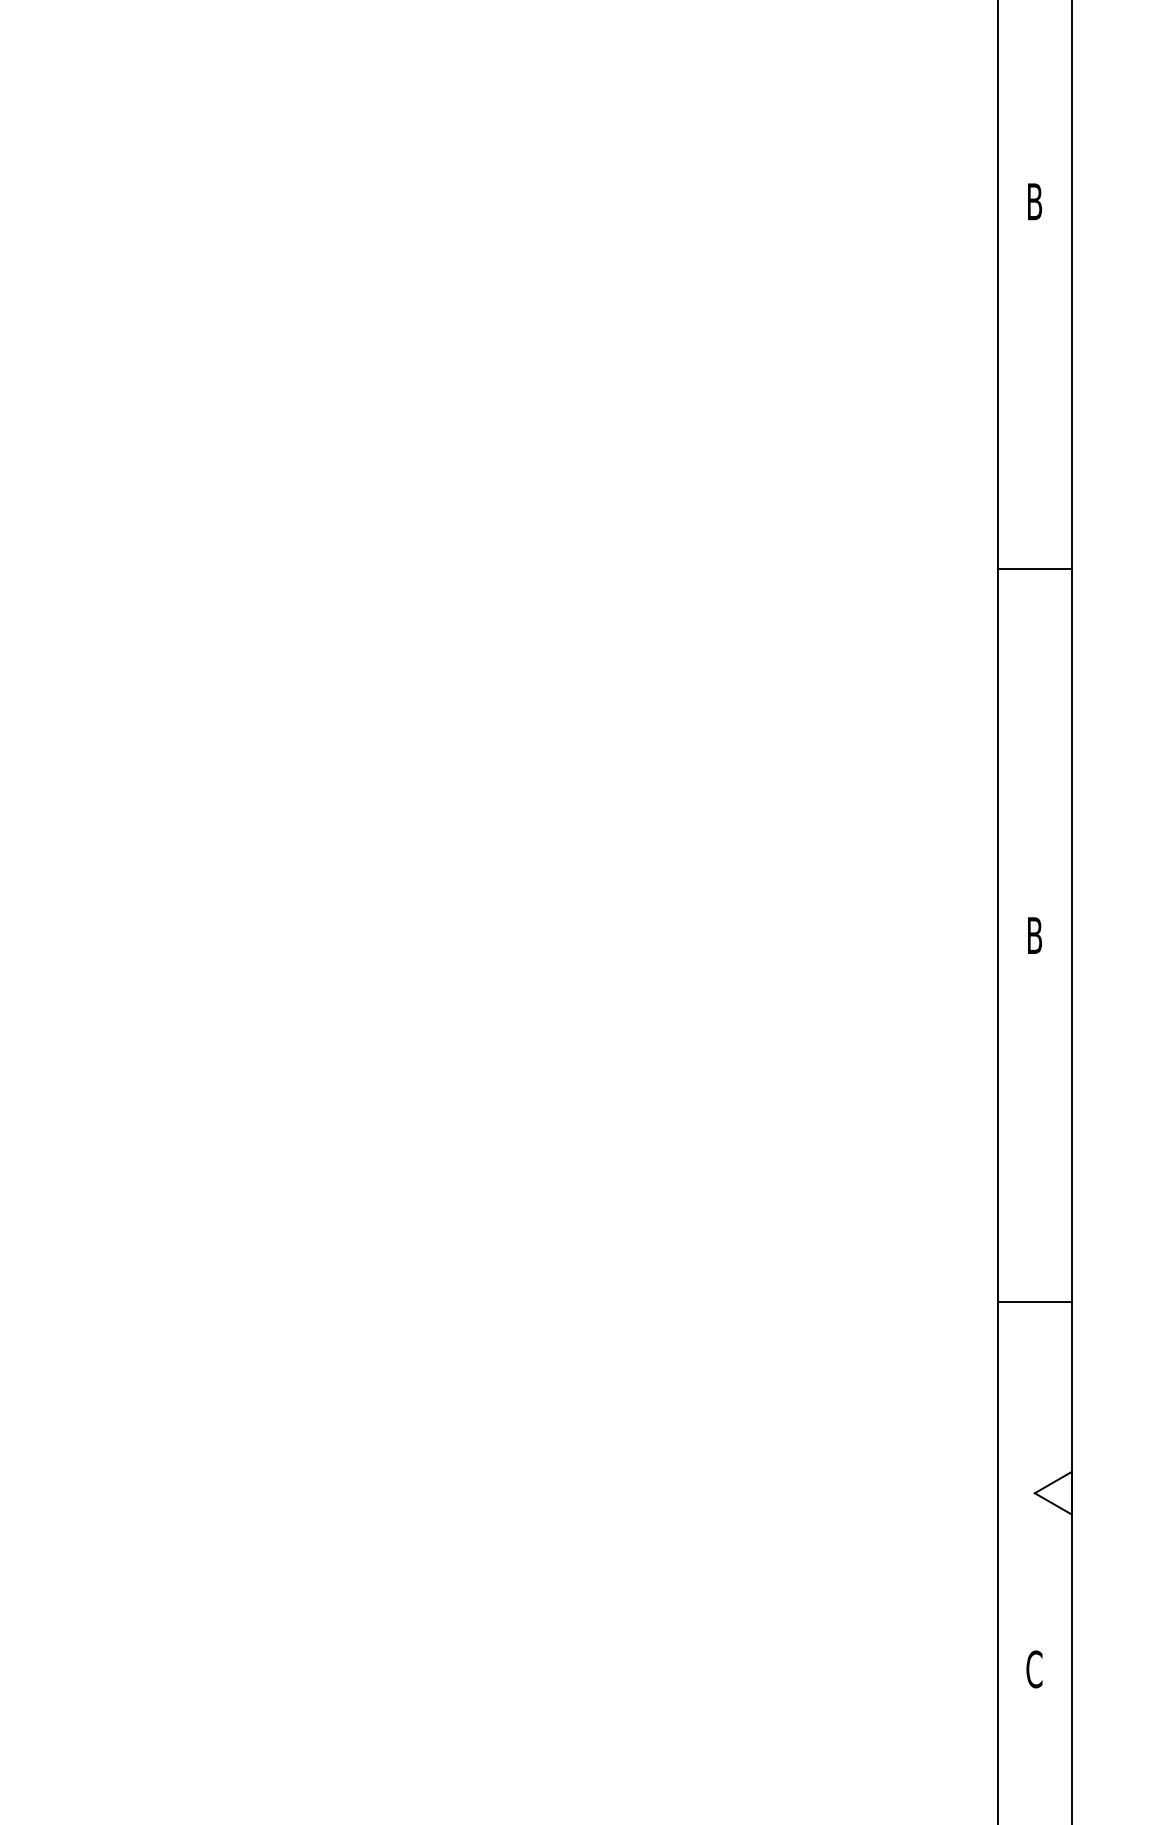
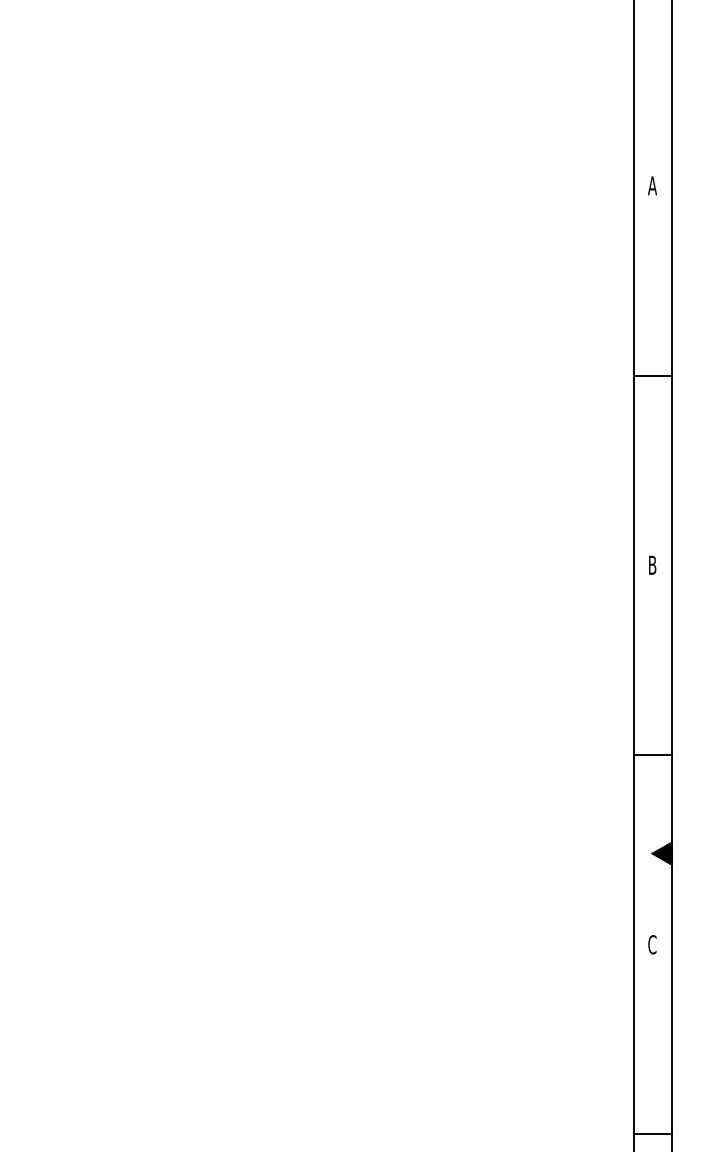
text: (1034, 201) -> (652, 185), B -> A
fill: (1052, 1492) -> (661, 853), added

